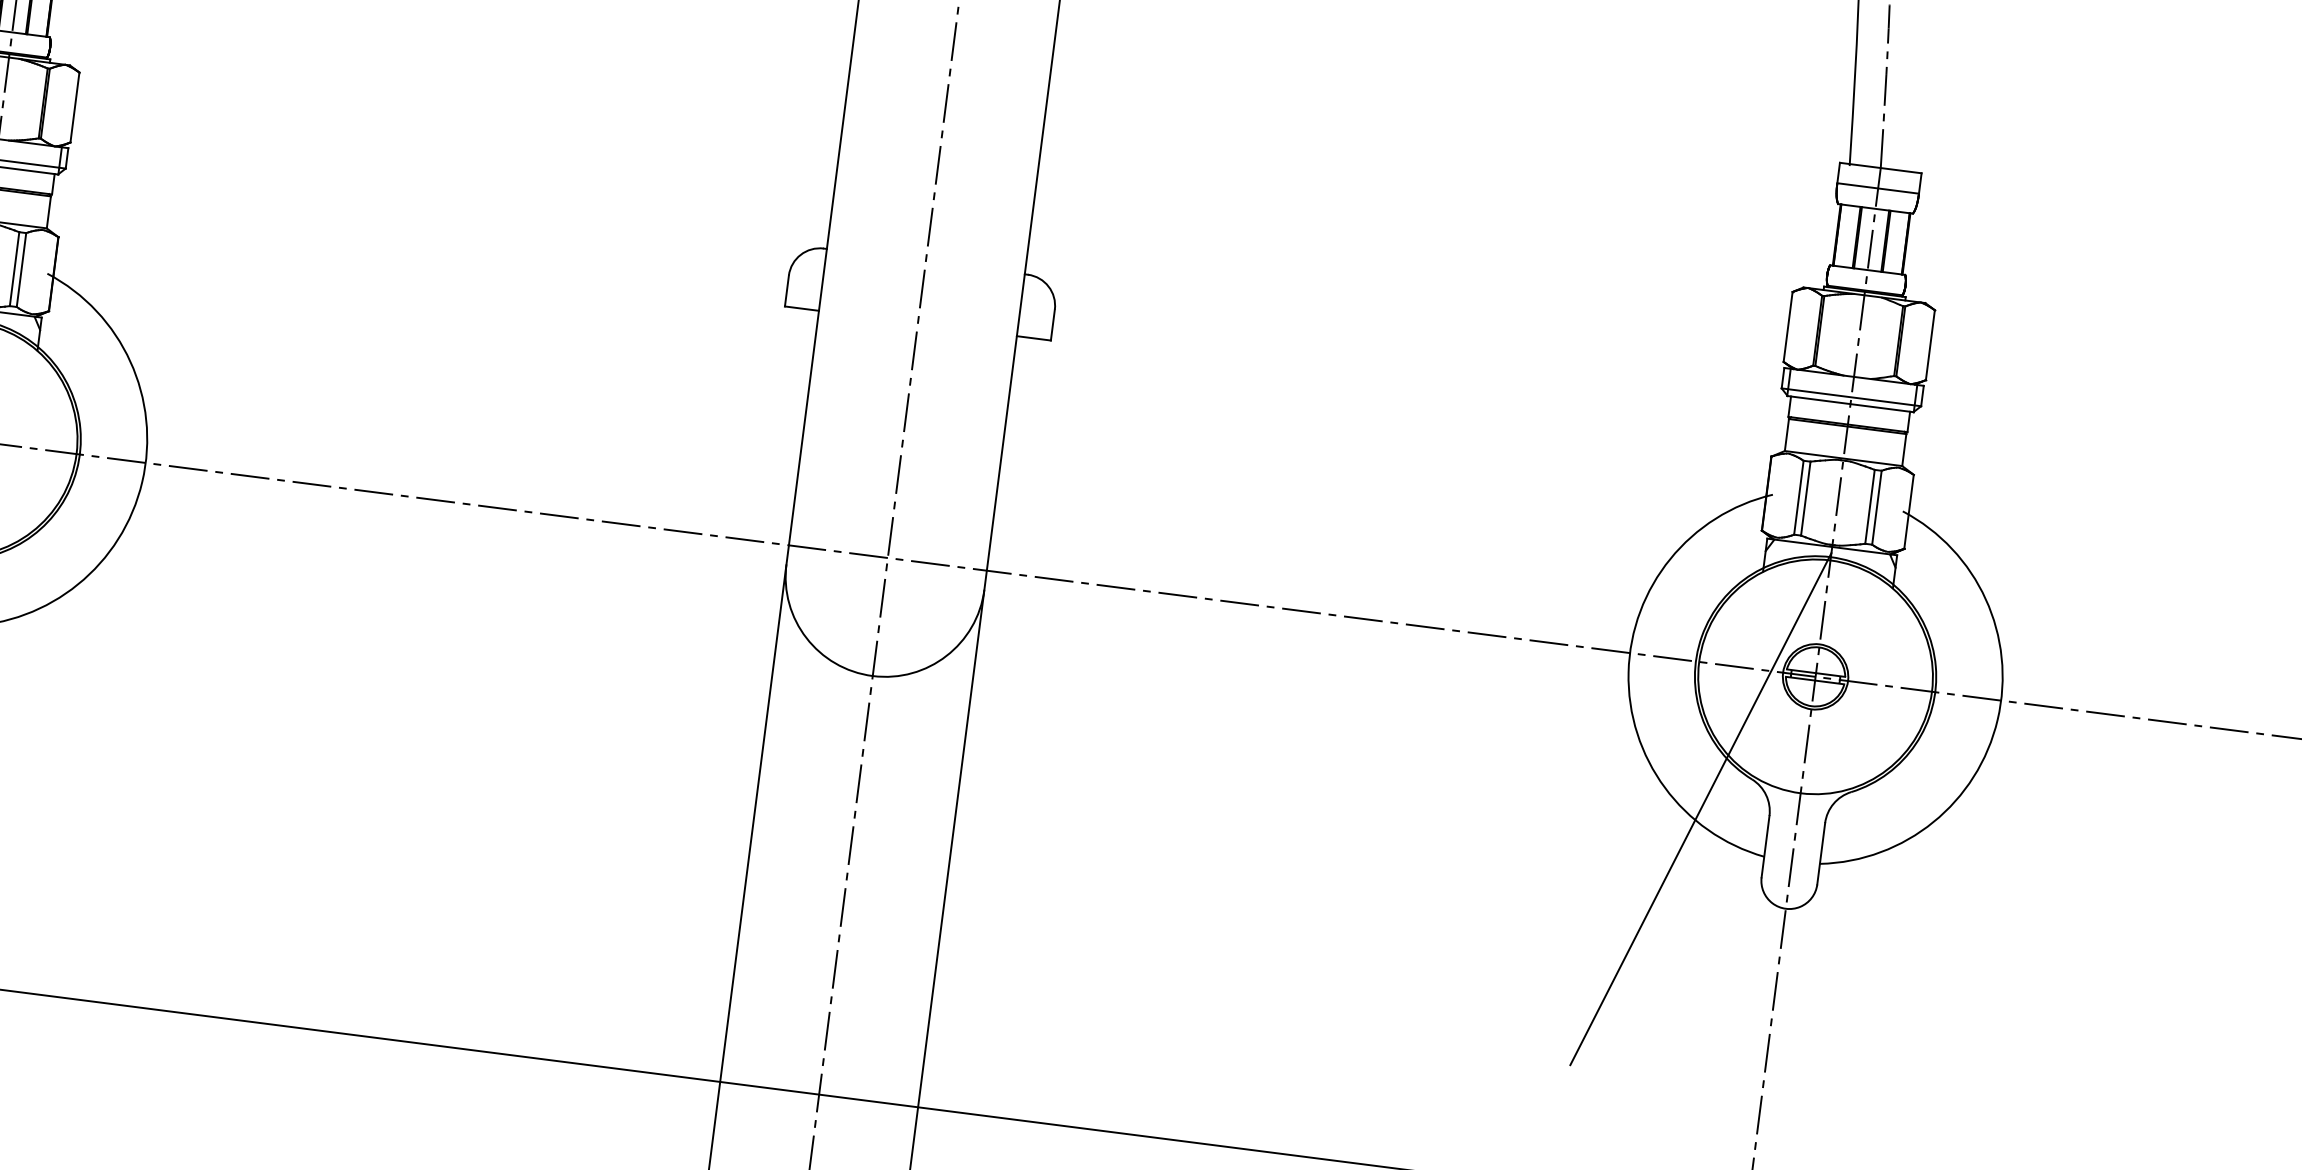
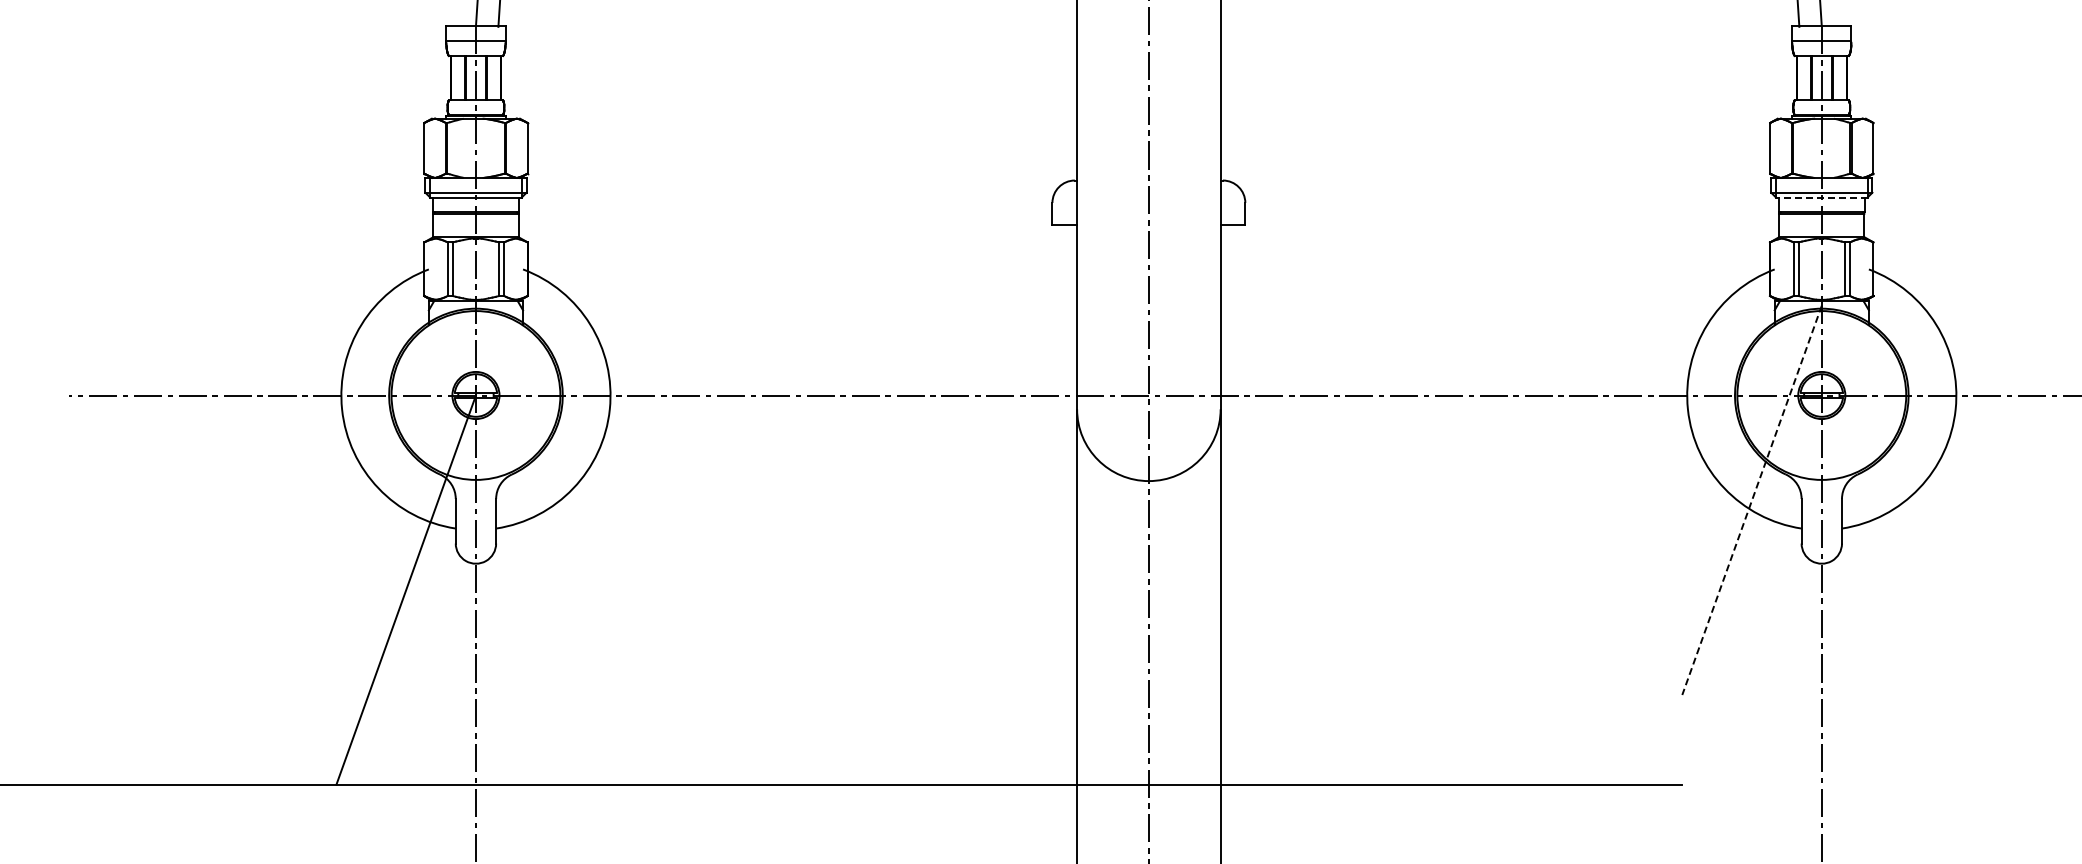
line: (1850, 403) -> (1821, 197), solid -> dashed
line: (1701, 809) -> (1752, 500), solid -> dashed

